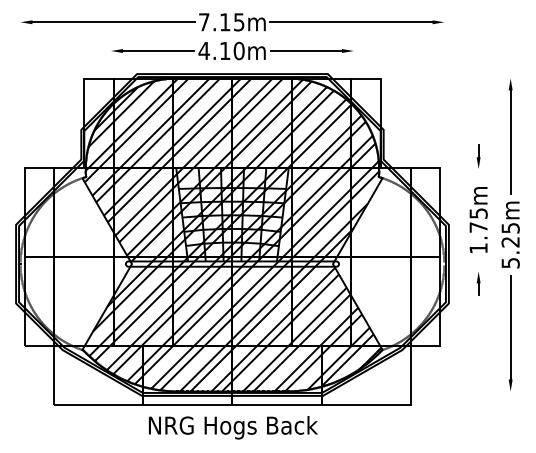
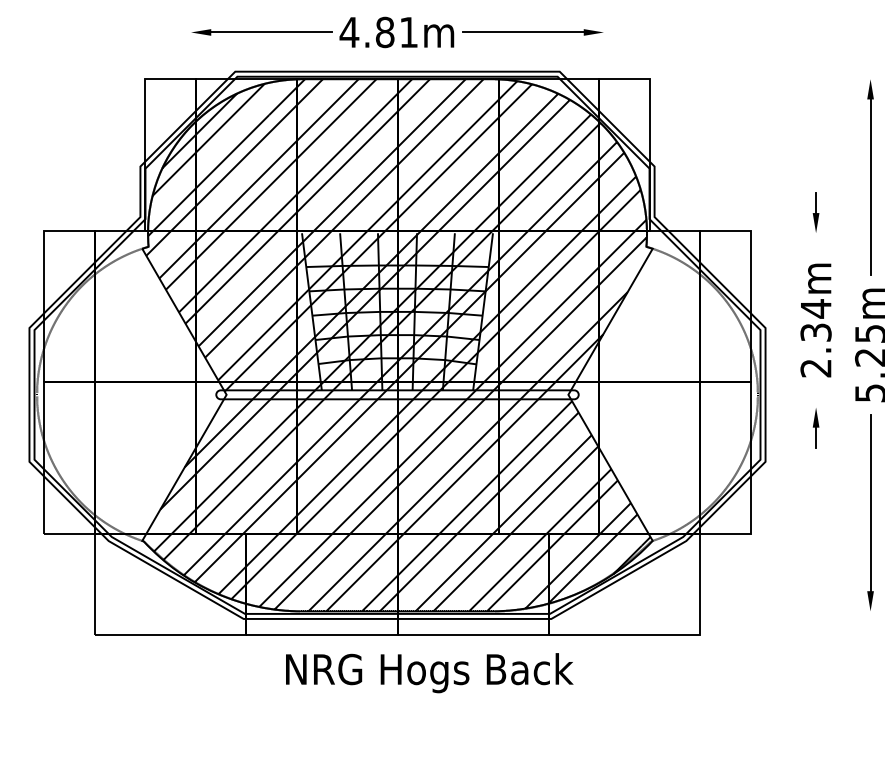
text: (231, 50) -> (395, 31), 4.10m -> 4.81m
text: (478, 230) -> (815, 337), 1.75m -> 2.34m
text: (233, 427) -> (429, 672), moved

